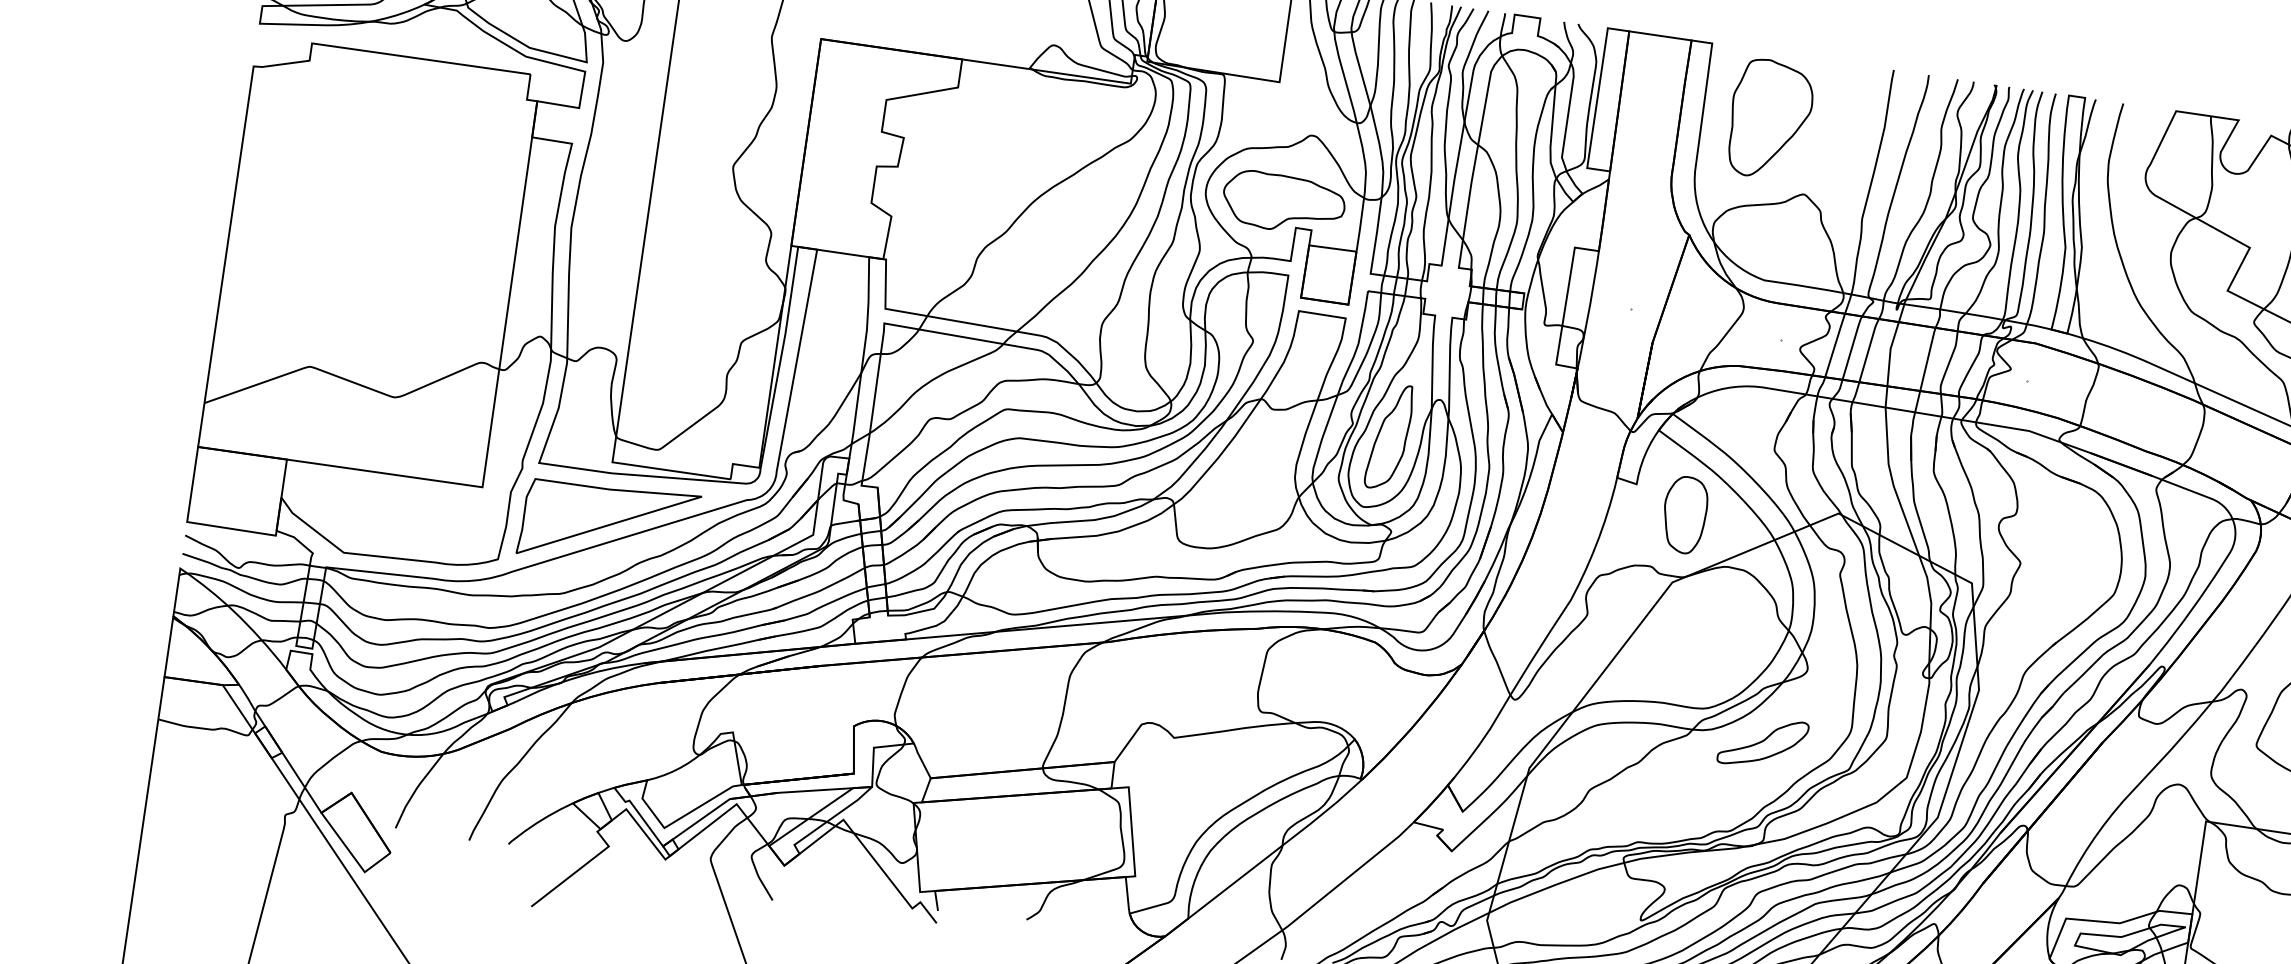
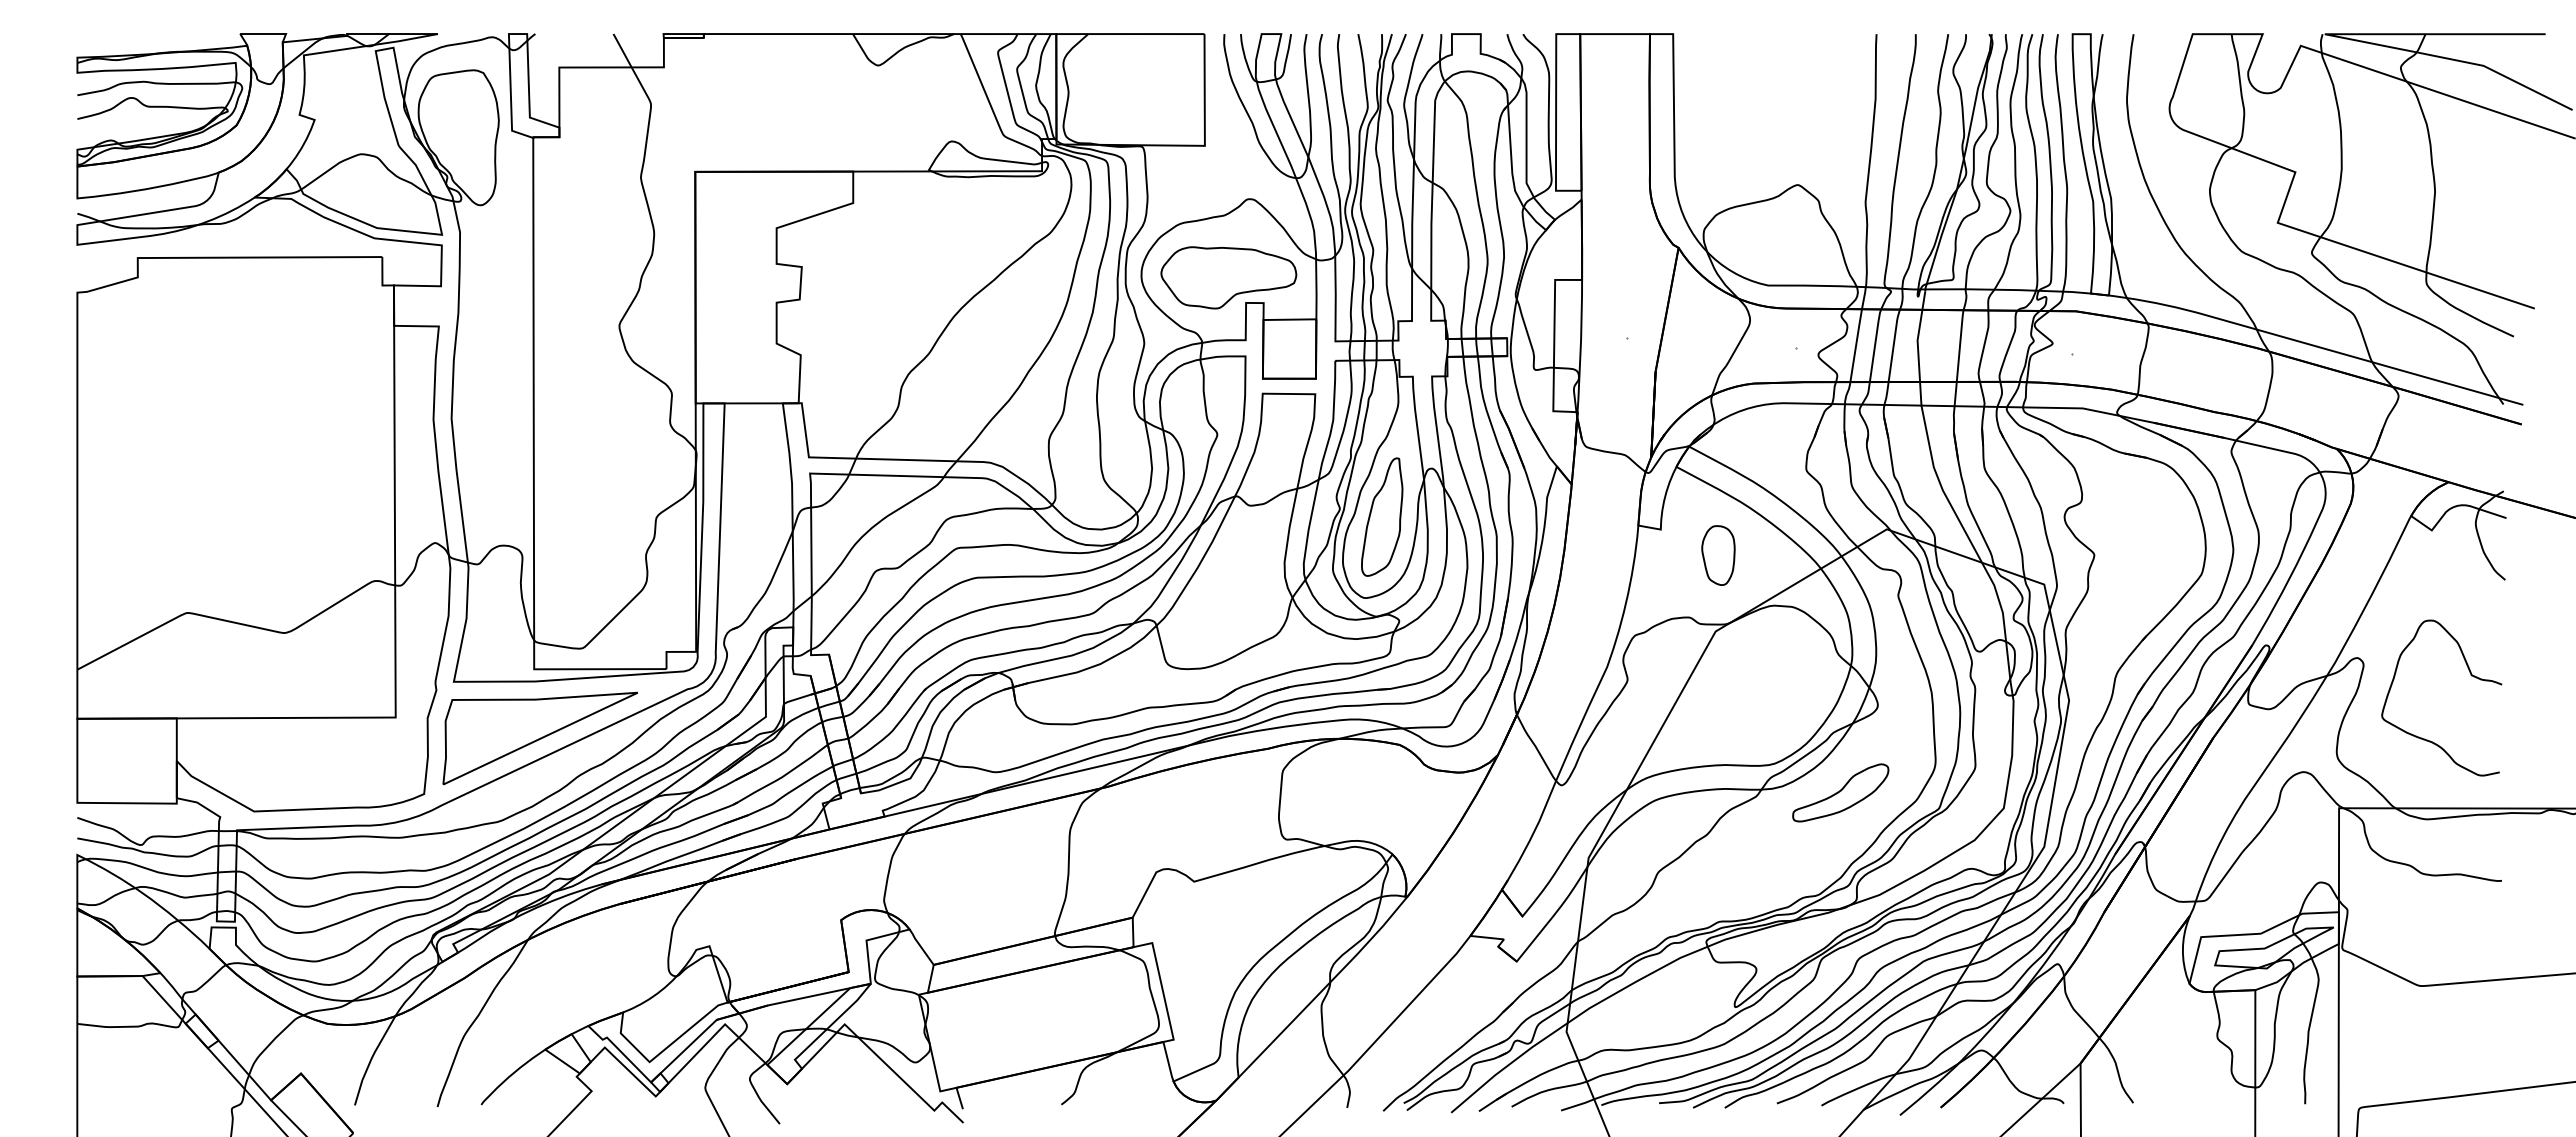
part: (1769, 119) -> (1748, 108), removed
part: (1684, 514) -> (1718, 555), size x0.7

